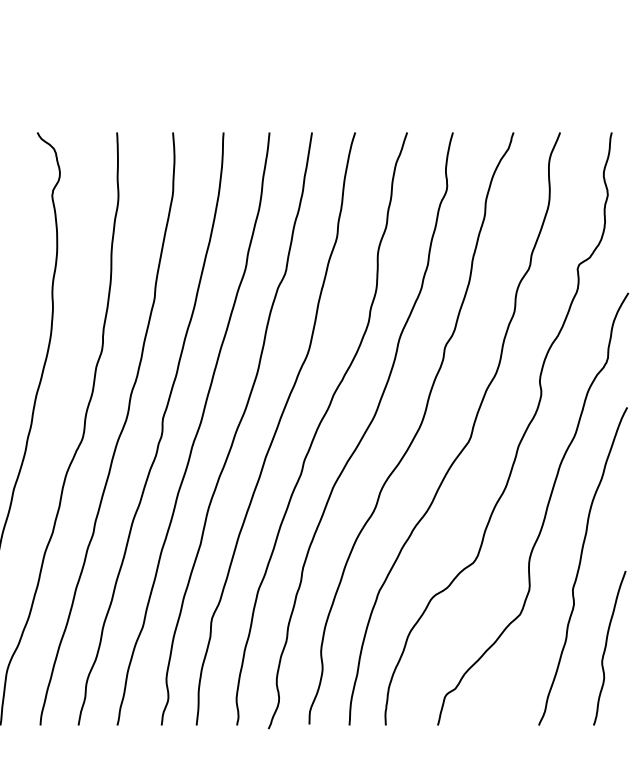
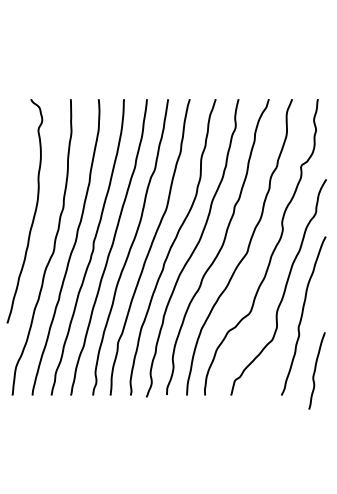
curve: (606, 647) -> (315, 370), moved

